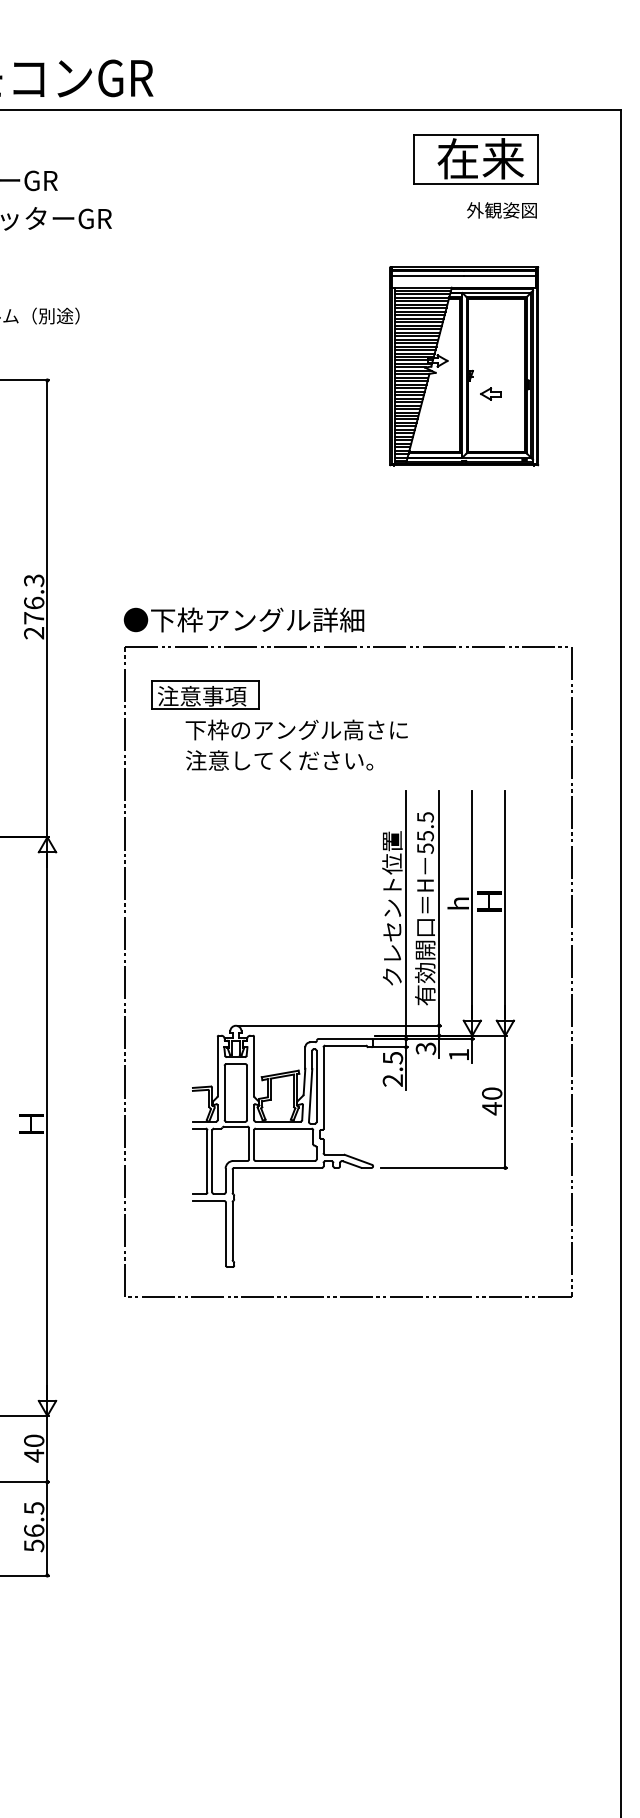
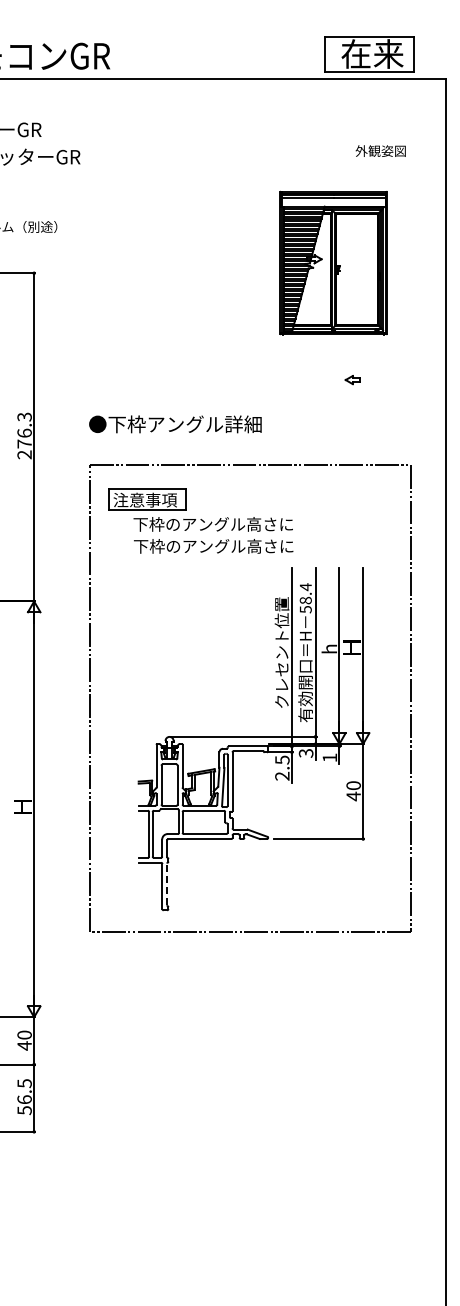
part: (476, 159) -> (369, 54), moved
text: (501, 209) -> (380, 150), moved
part: (490, 394) -> (352, 380), moved
text: (244, 620) -> (175, 424), moved
text: (297, 760) -> (213, 546), 注意してください。 -> 下枠のアングル高さに
text: (425, 826) -> (305, 593), 55.5 -> 58.4
line: (233, 1231) -> (167, 884), solid -> dashed

